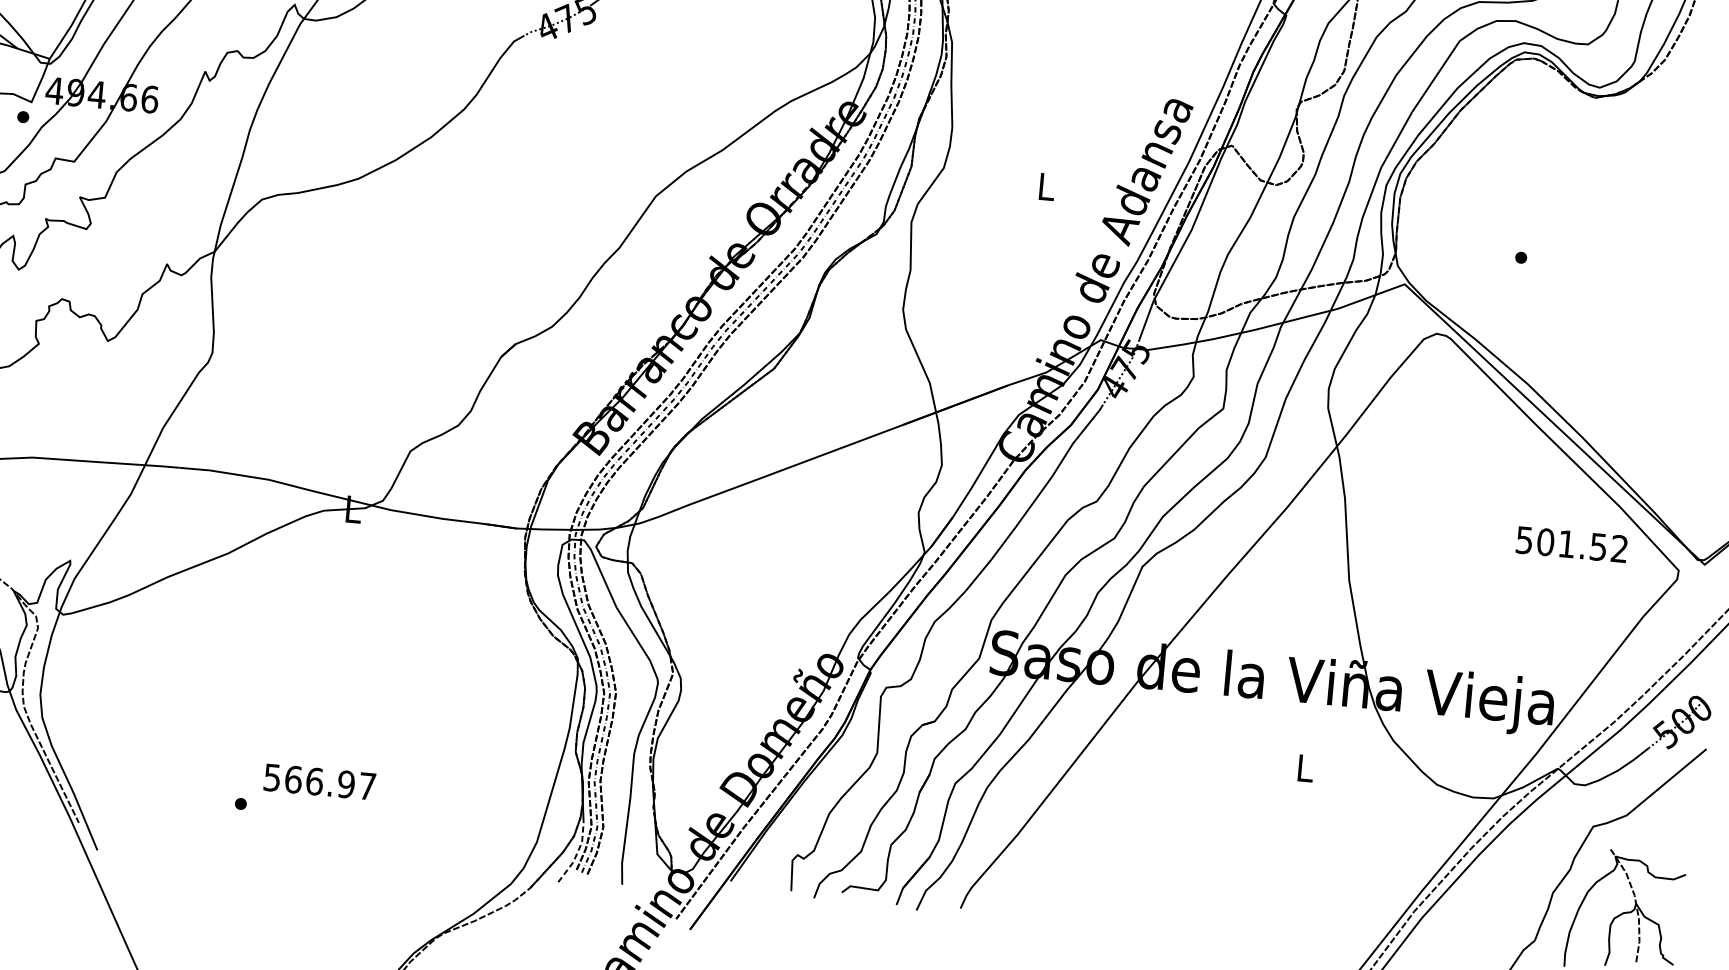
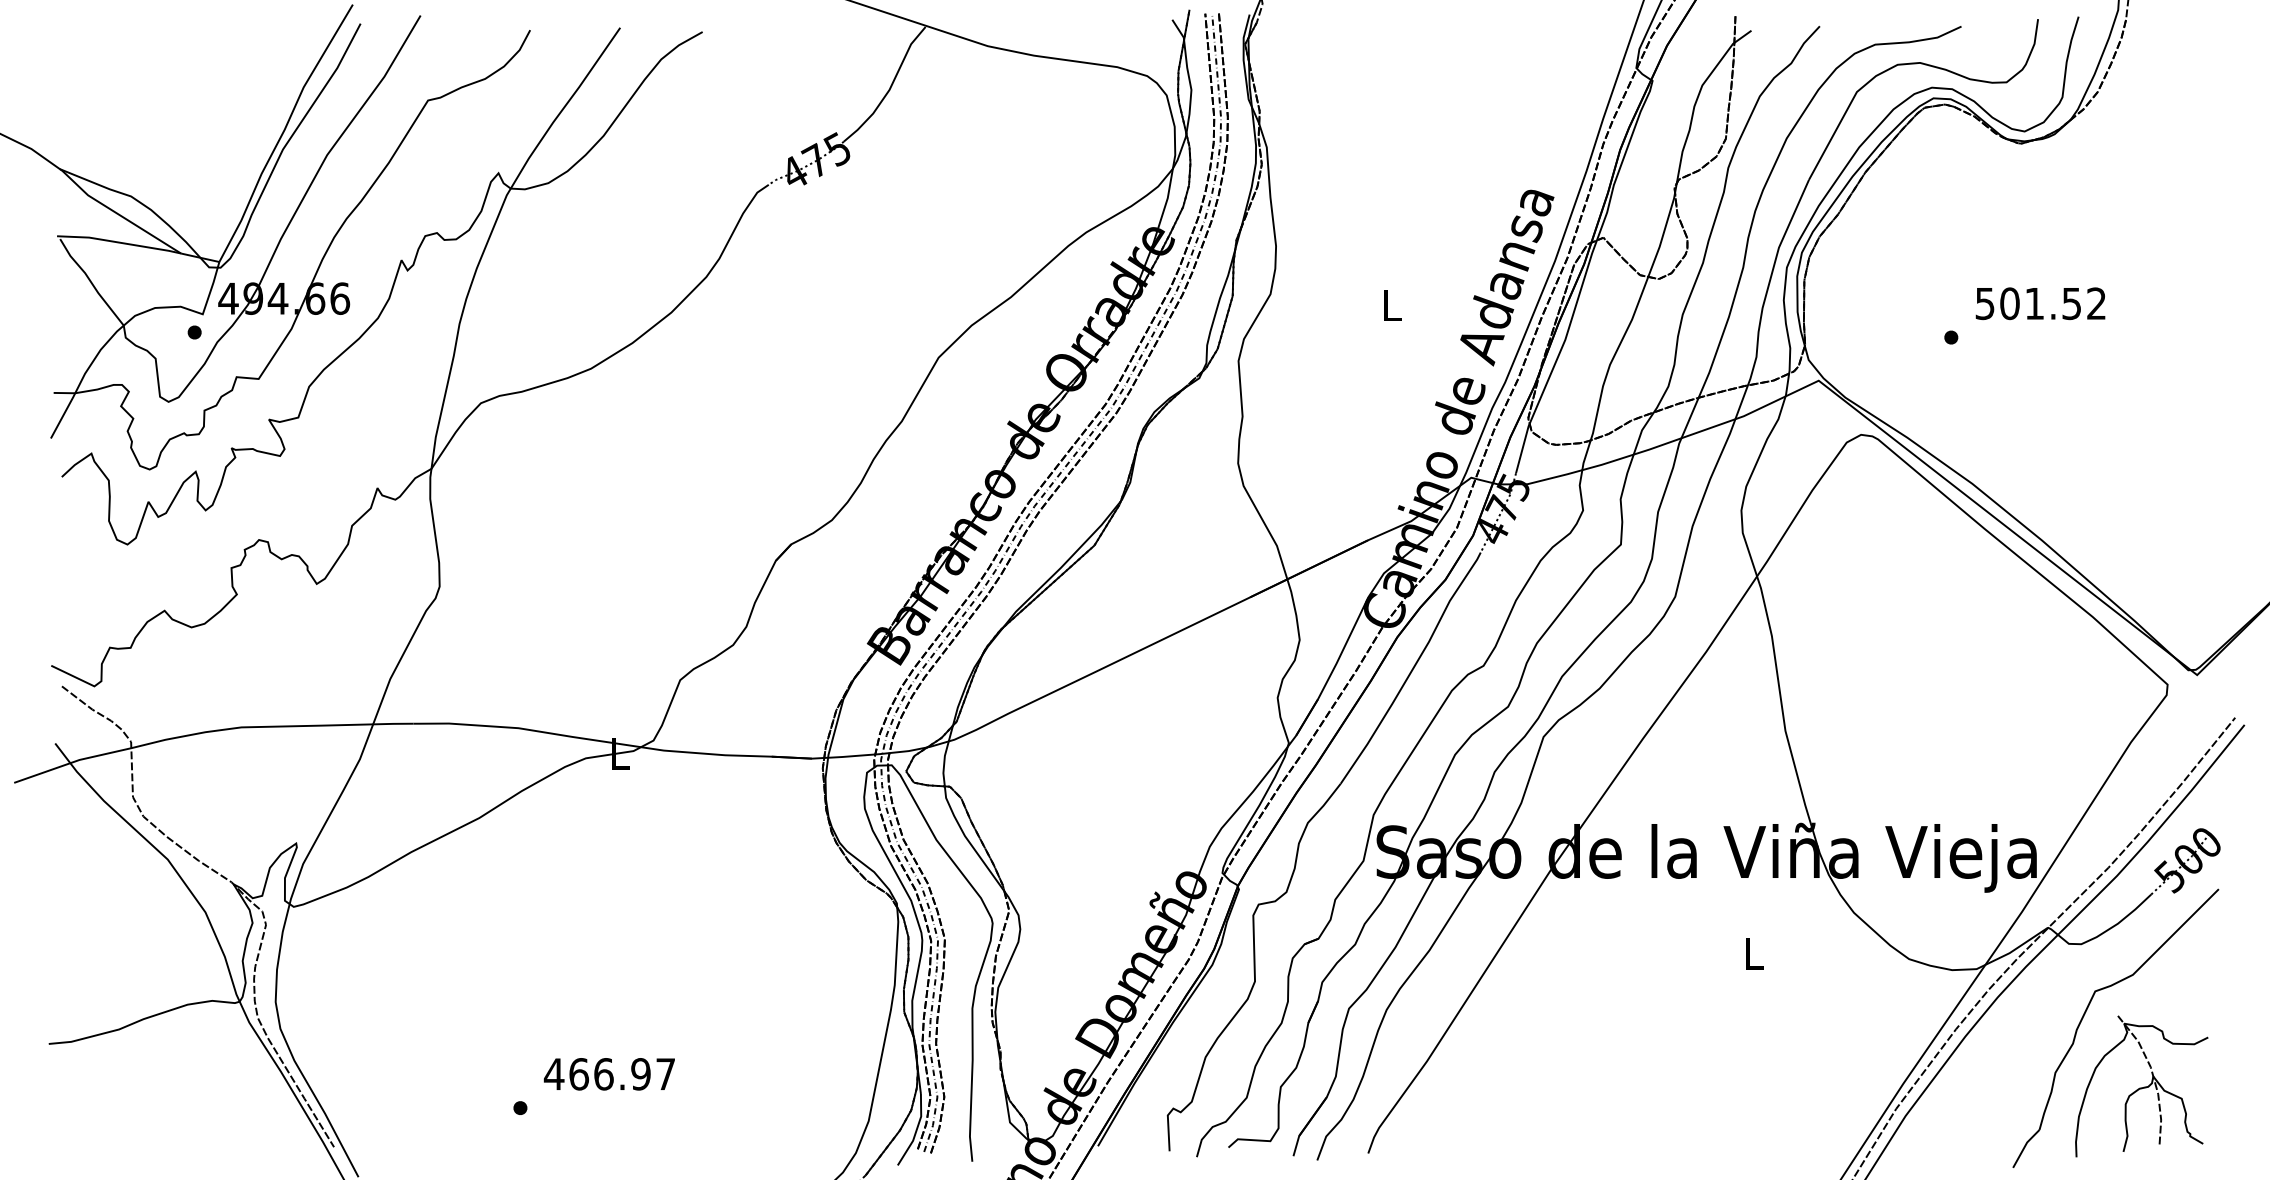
text: (1571, 544) -> (2040, 303), moved
text: (271, 777) -> (553, 1074), 566.97 -> 466.97
line: (576, 854) -> (916, 1131), dashed -> solid

